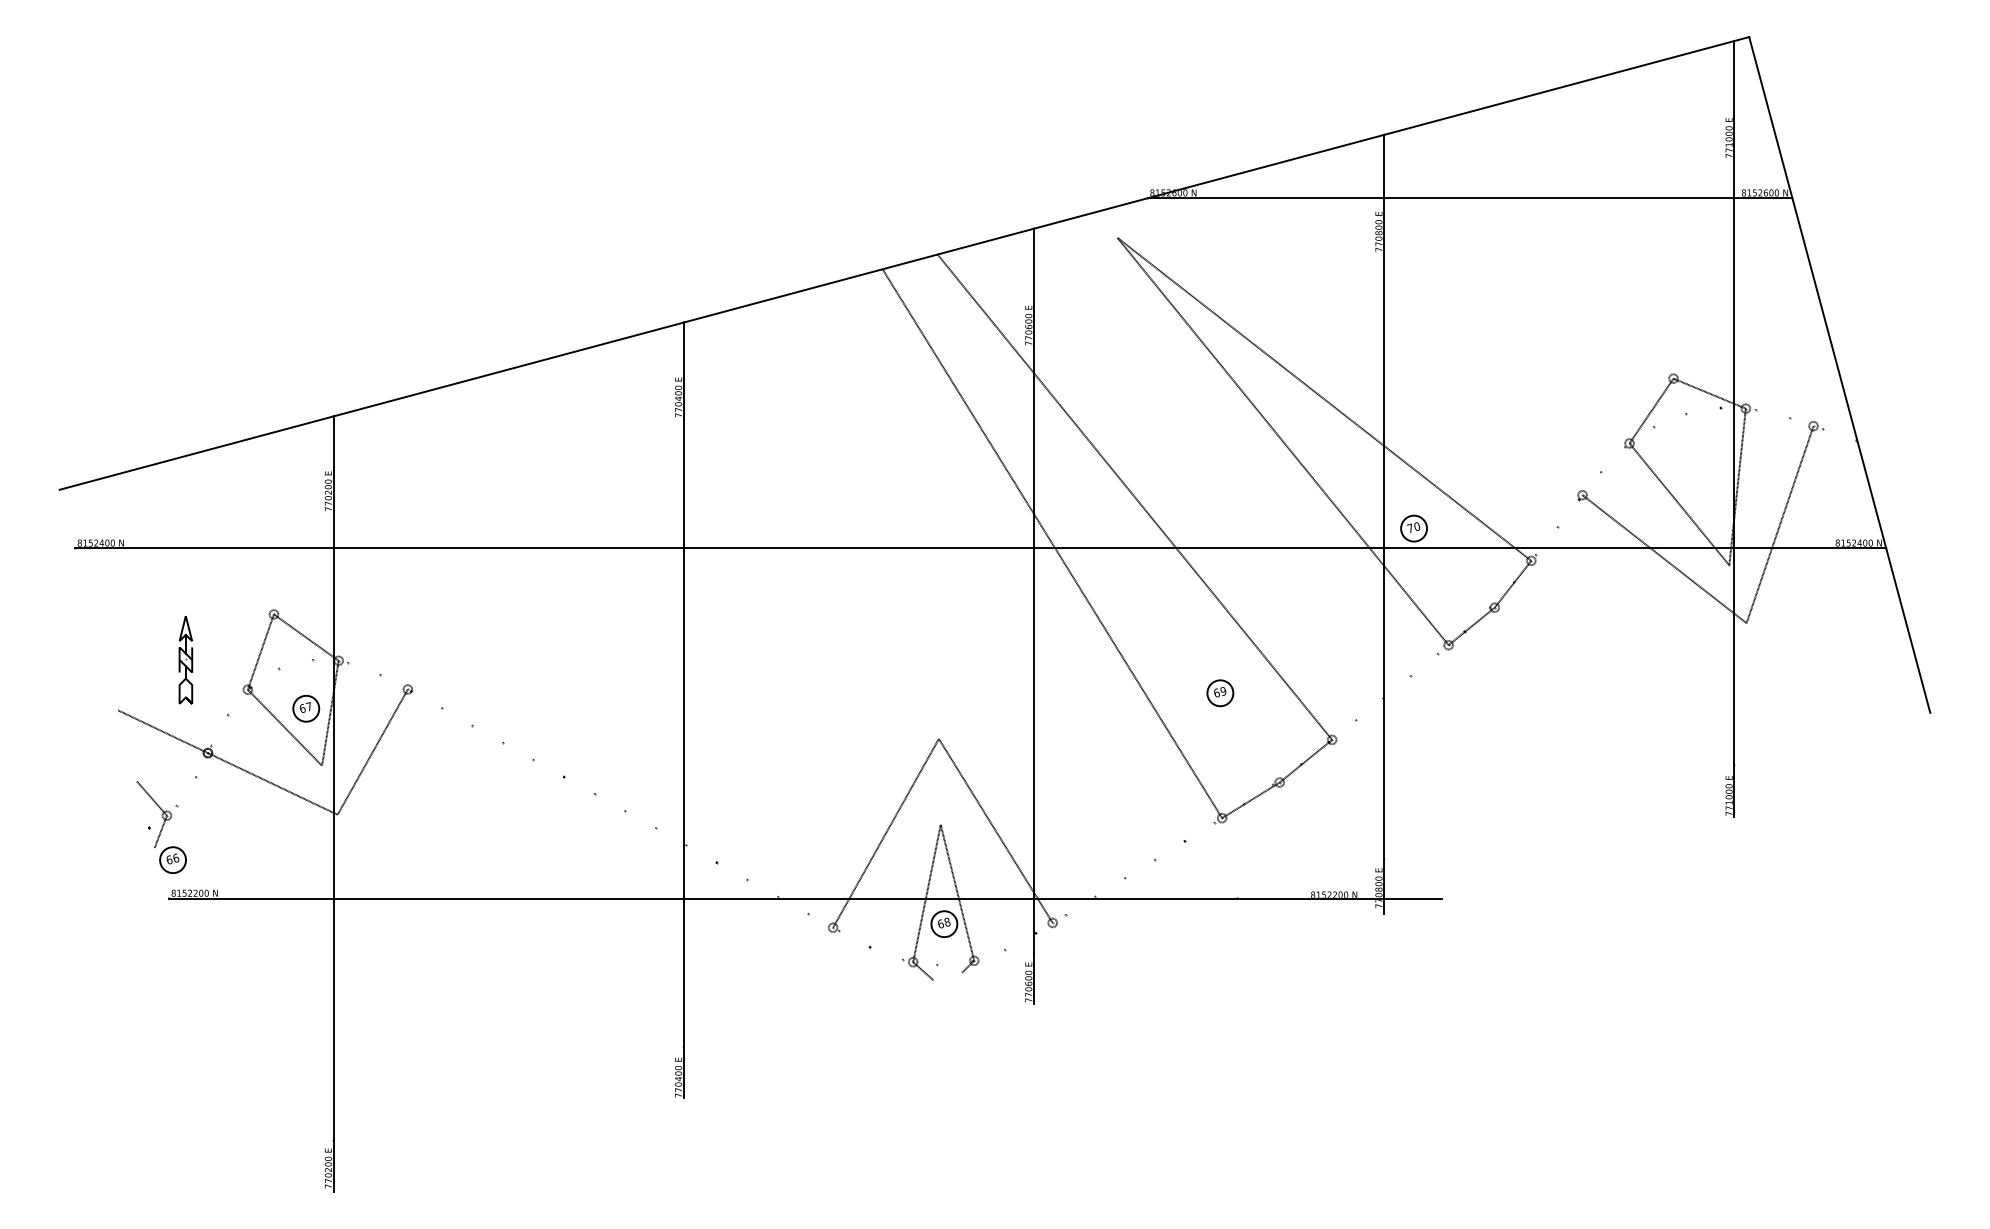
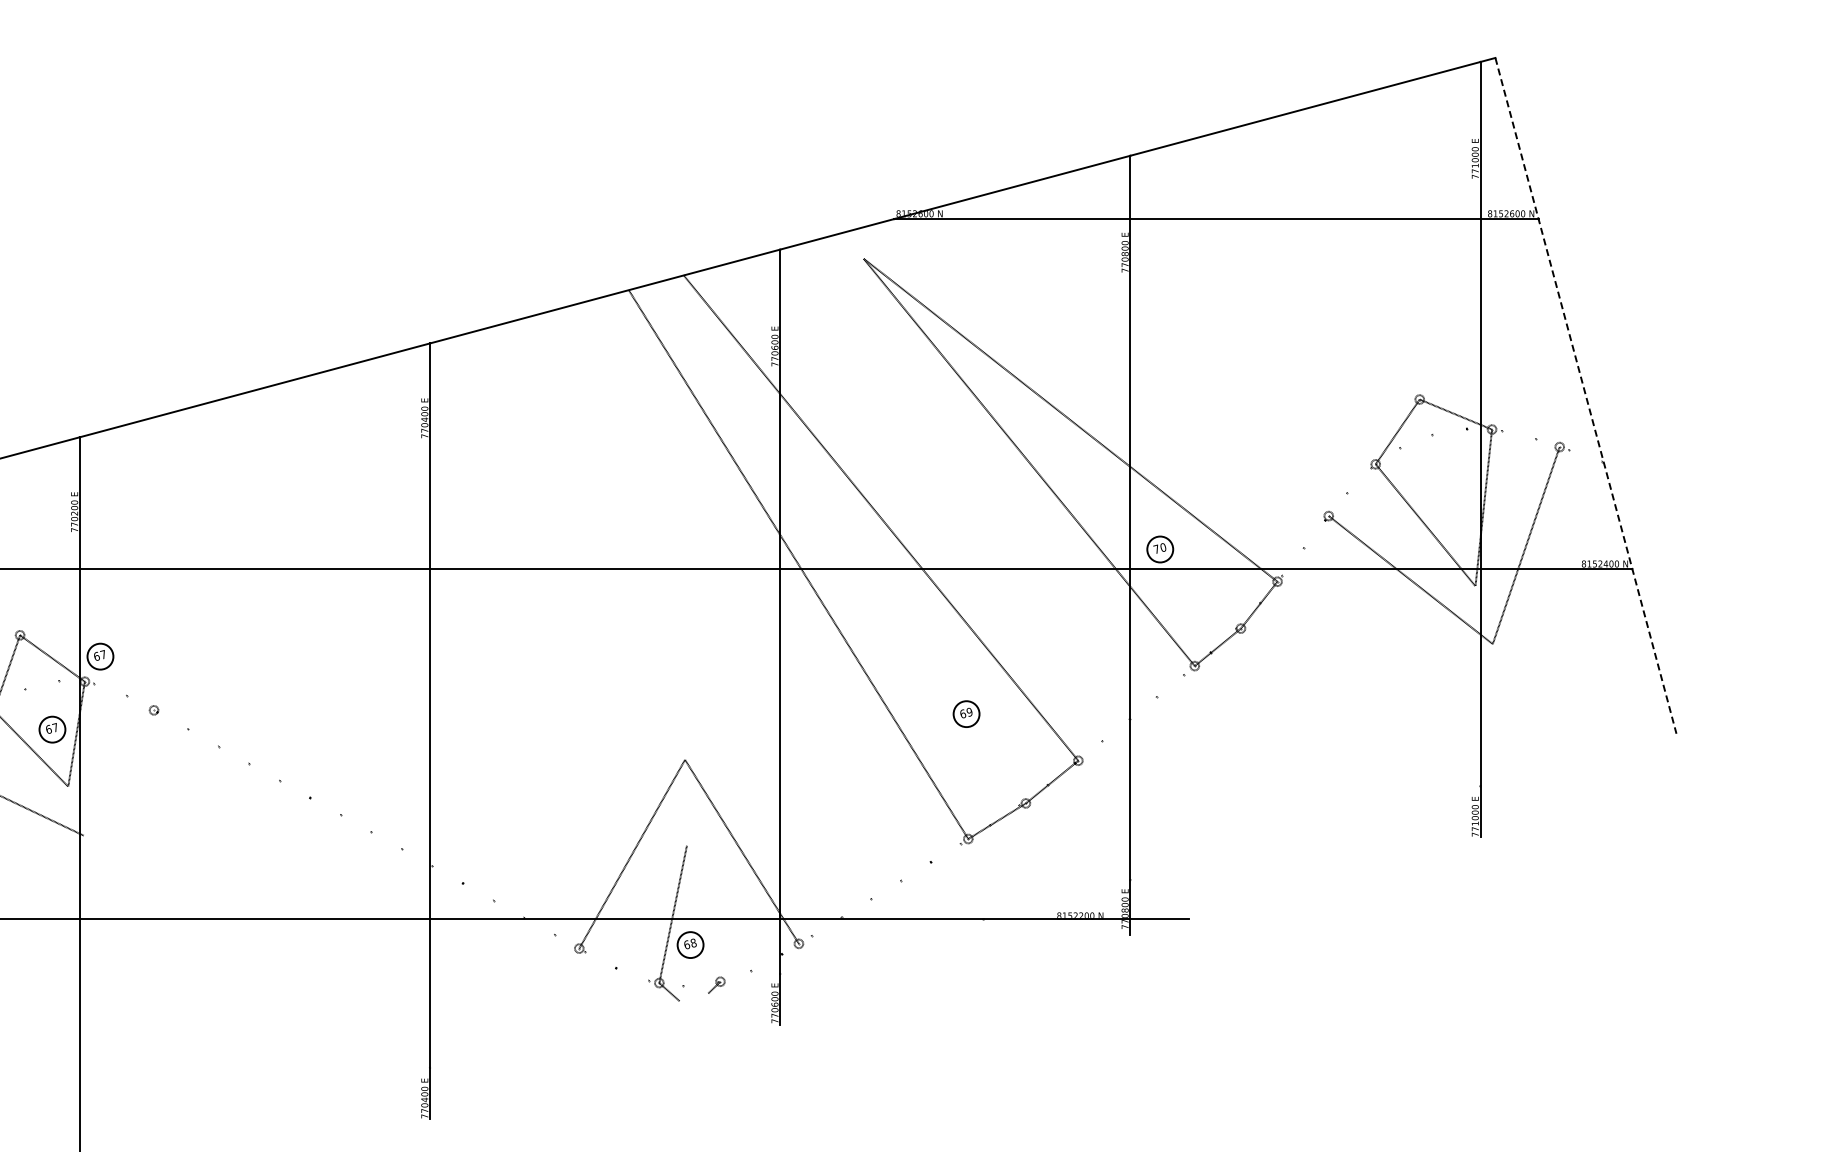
line: (1839, 374) -> (1585, 395), solid -> dashed
part: (354, 635) -> (100, 656), added
line: (372, 751) -> (118, 772), removed
line: (957, 892) -> (703, 913), removed

